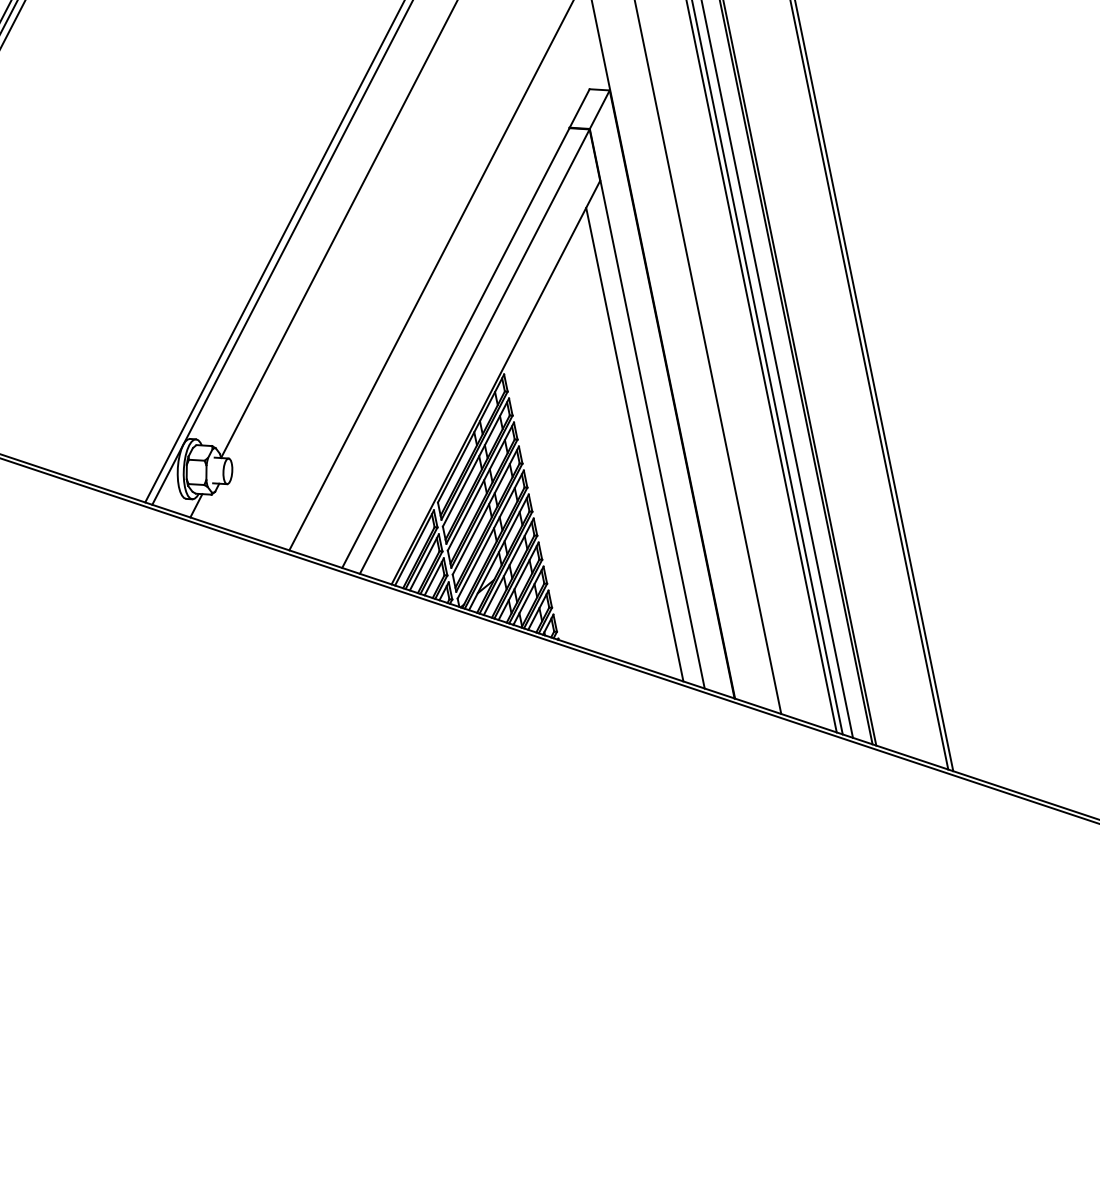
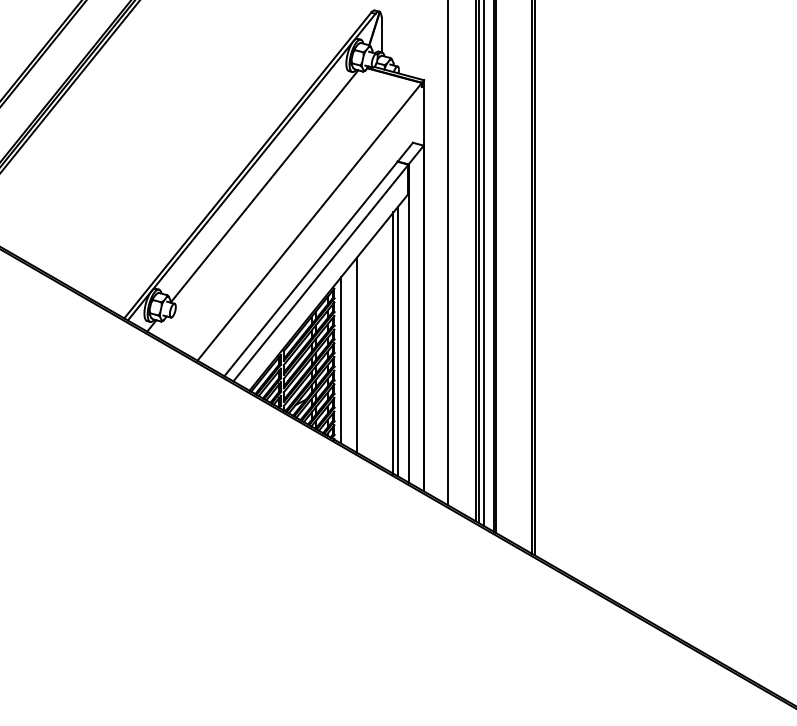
line: (627, 447) -> (393, 342), added
line: (568, 481) -> (357, 354), added
line: (540, 498) -> (340, 360), added

